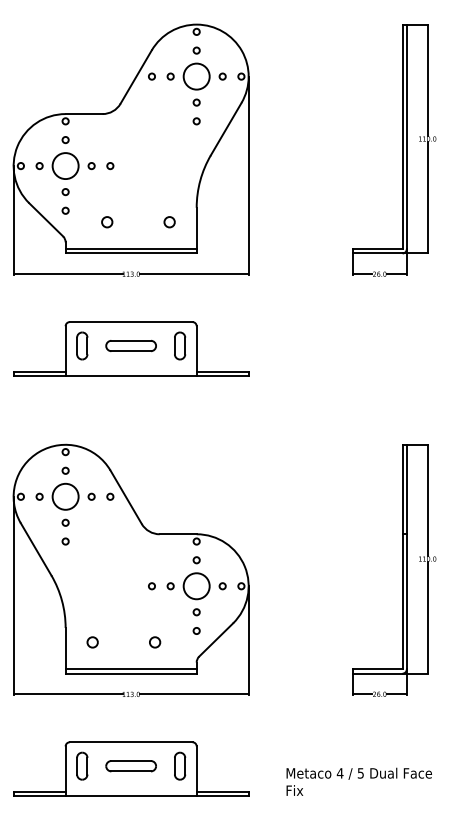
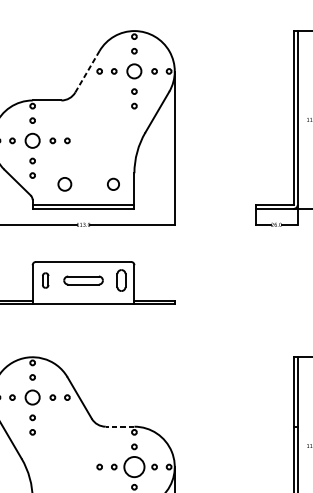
circle: (196, 76) -> (134, 71), size x0.7
line: (136, 77) -> (87, 72), solid -> dashed
circle: (65, 165) -> (32, 140), size x0.7
circle: (107, 222) -> (65, 184), size x1.6
circle: (169, 222) -> (113, 184), size x1.4
part: (82, 345) -> (45, 280), size x0.7
circle: (65, 496) -> (32, 397), size x0.7
line: (177, 534) -> (119, 426), solid -> dashed

